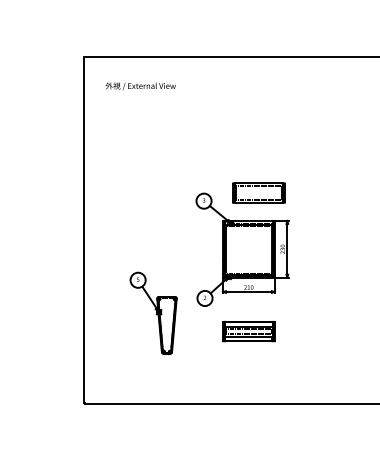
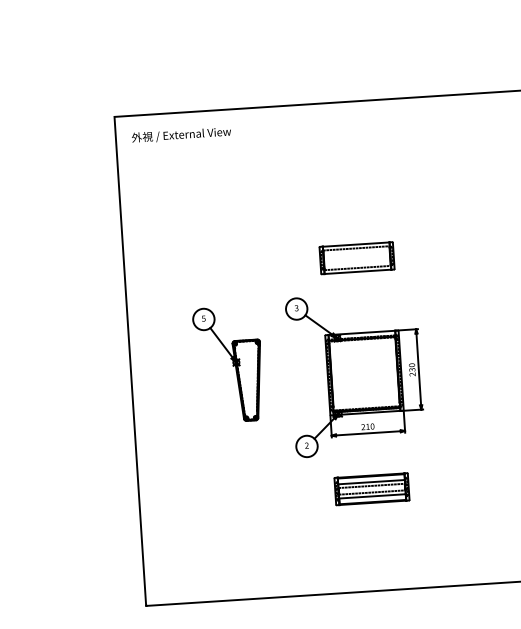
text: (140, 85) -> (181, 133), moved
part: (258, 192) -> (356, 257), moved
part: (153, 312) -> (228, 363), moved

